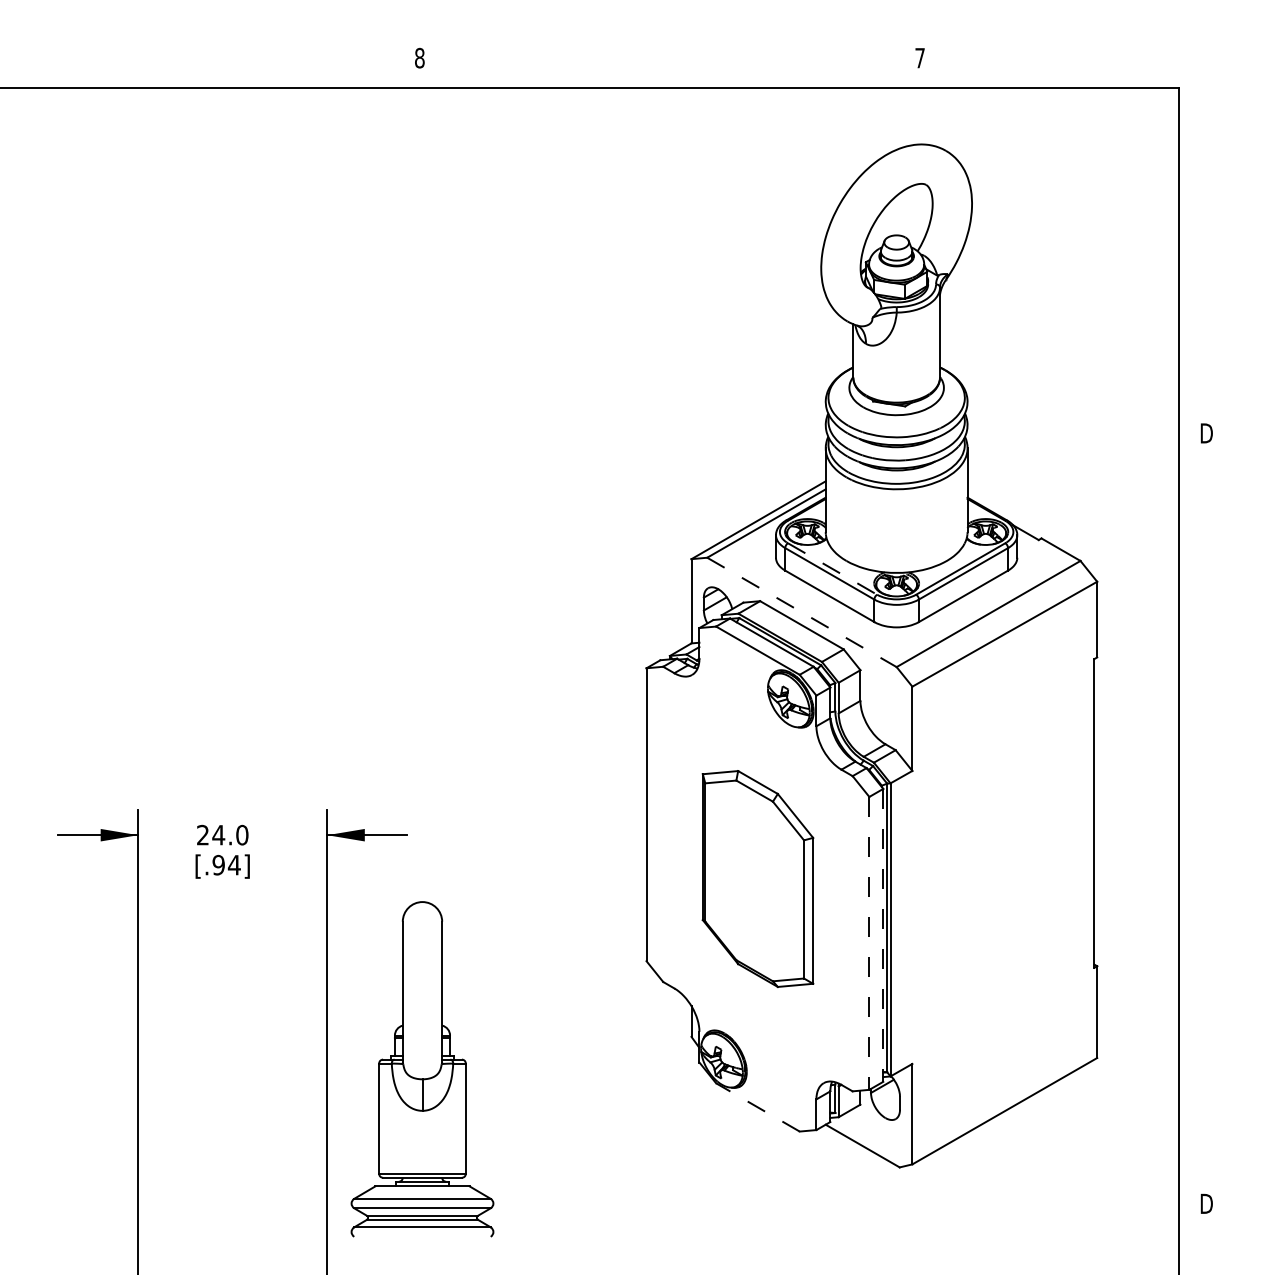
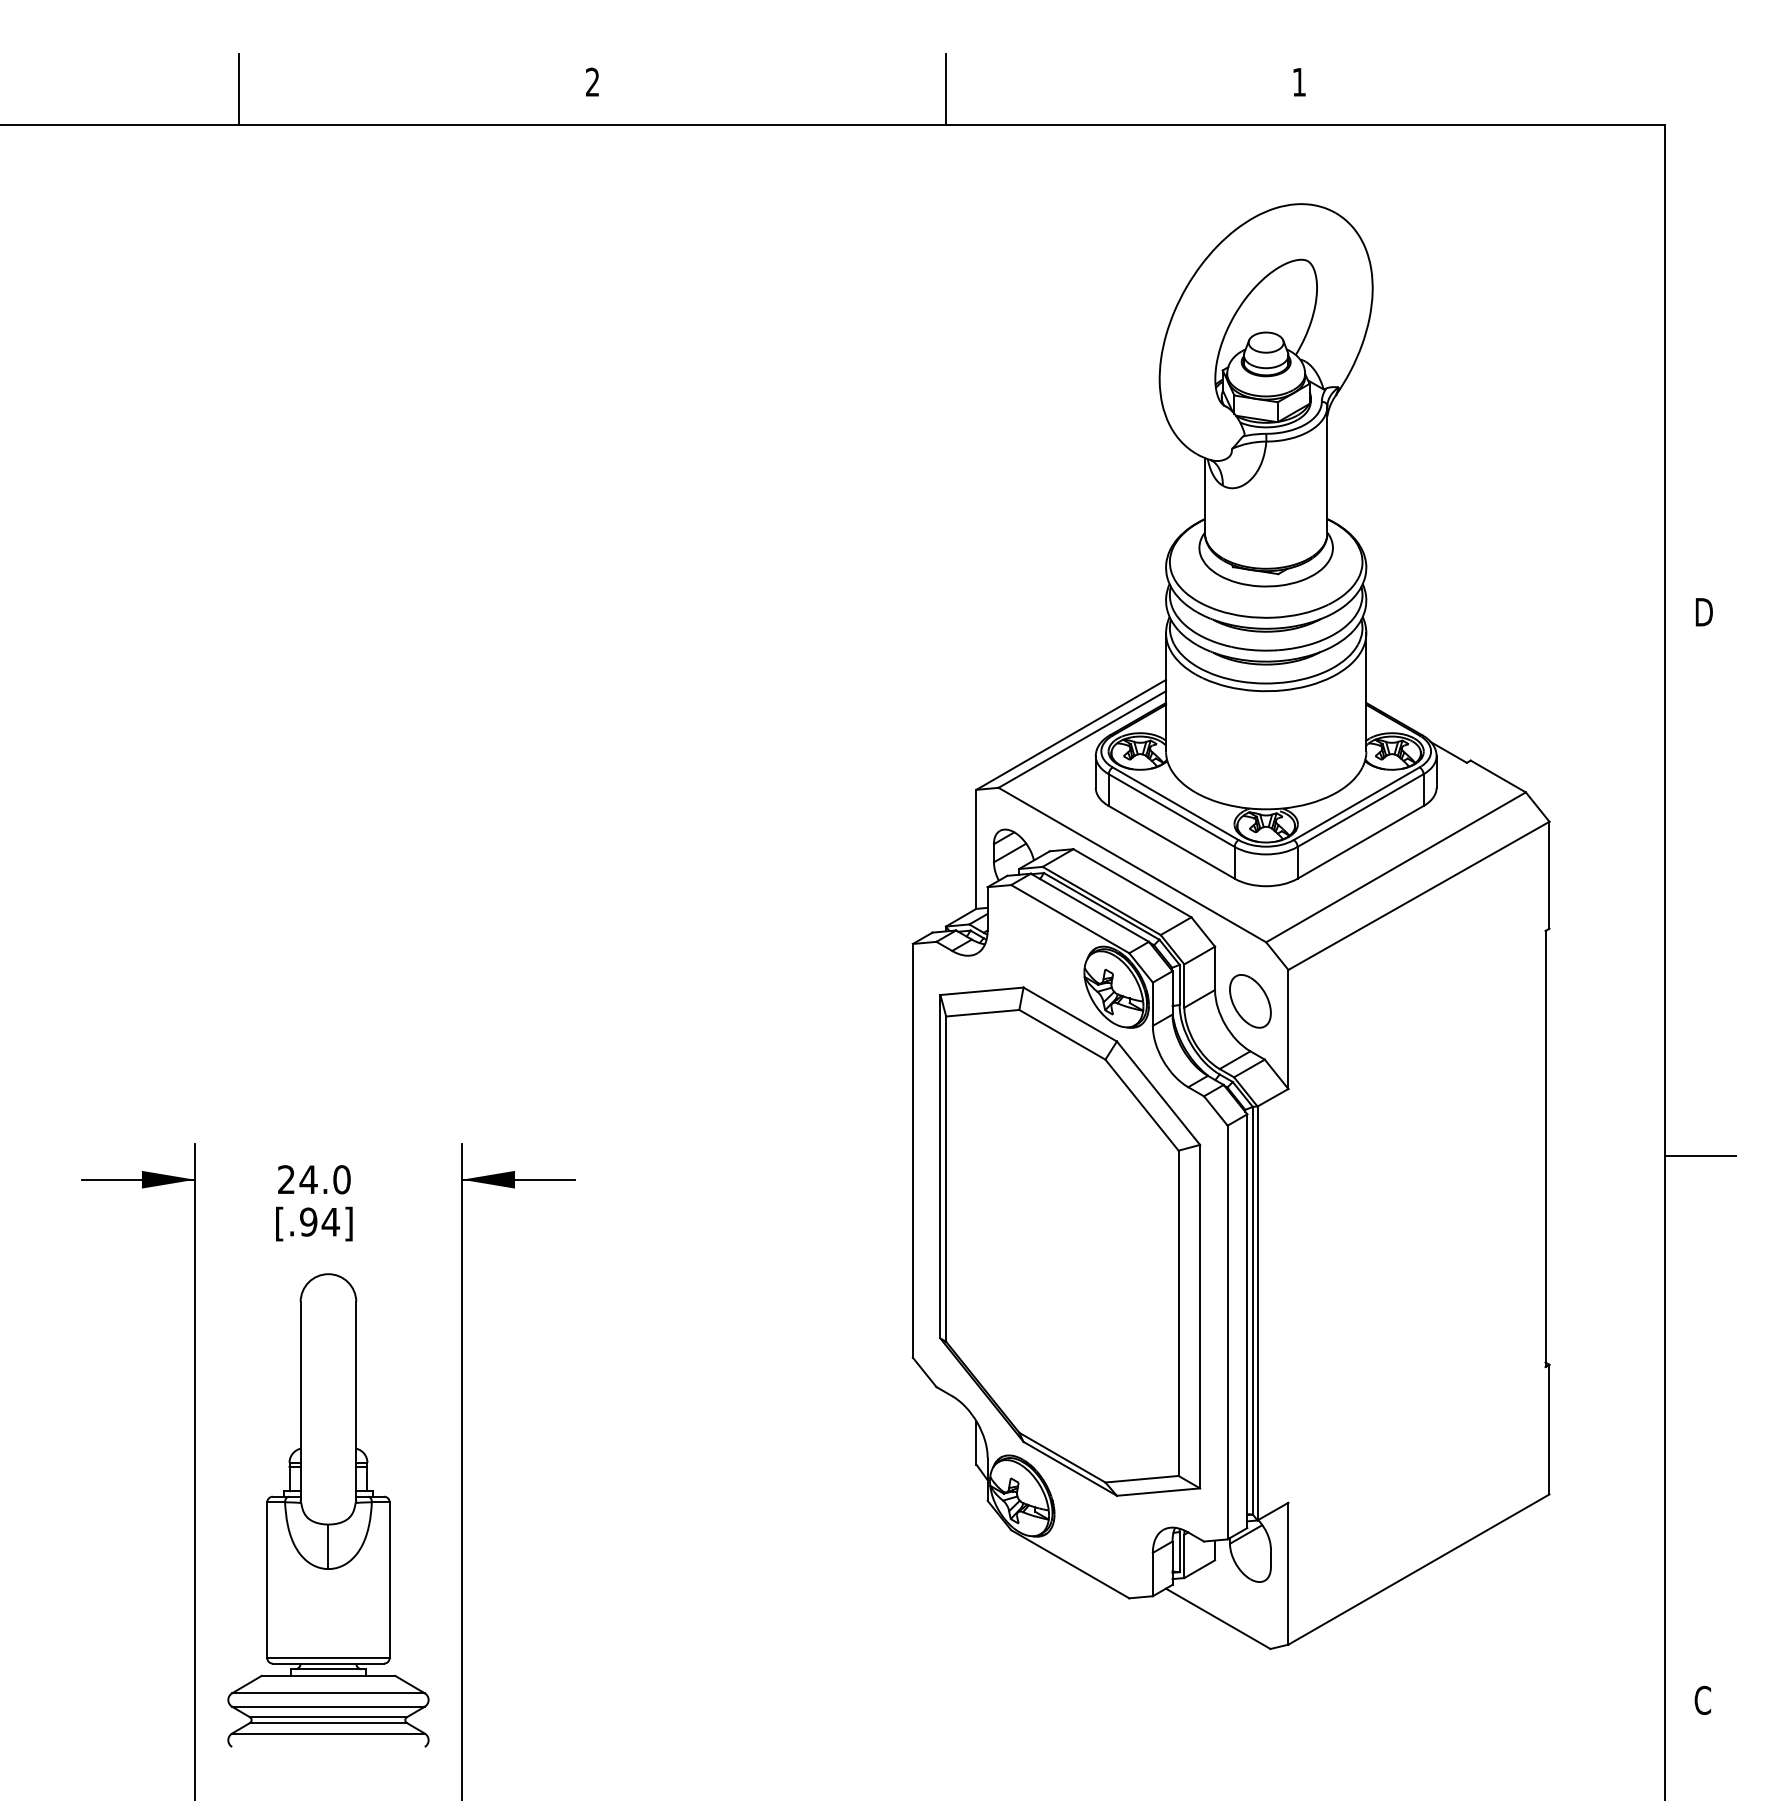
text: (419, 57) -> (592, 81), 8 -> 2
text: (919, 58) -> (1298, 82), 7 -> 1
line: (169, 63) -> (239, 89), added
line: (670, 63) -> (946, 89), added
line: (832, 568) -> (1175, 803), dashed -> solid
line: (802, 612) -> (1132, 865), dashed -> solid
part: (885, 709) -> (1250, 1001), added
line: (1203, 818) -> (1699, 1156), added
part: (758, 878) -> (1070, 1241), size x1.67
line: (883, 935) -> (1247, 1321), dashed -> solid
line: (869, 943) -> (1227, 1332), dashed -> solid
part: (422, 1069) -> (328, 1510), moved
line: (757, 1107) -> (1069, 1564), dashed -> solid
text: (1206, 1203) -> (1703, 1700), D -> C

